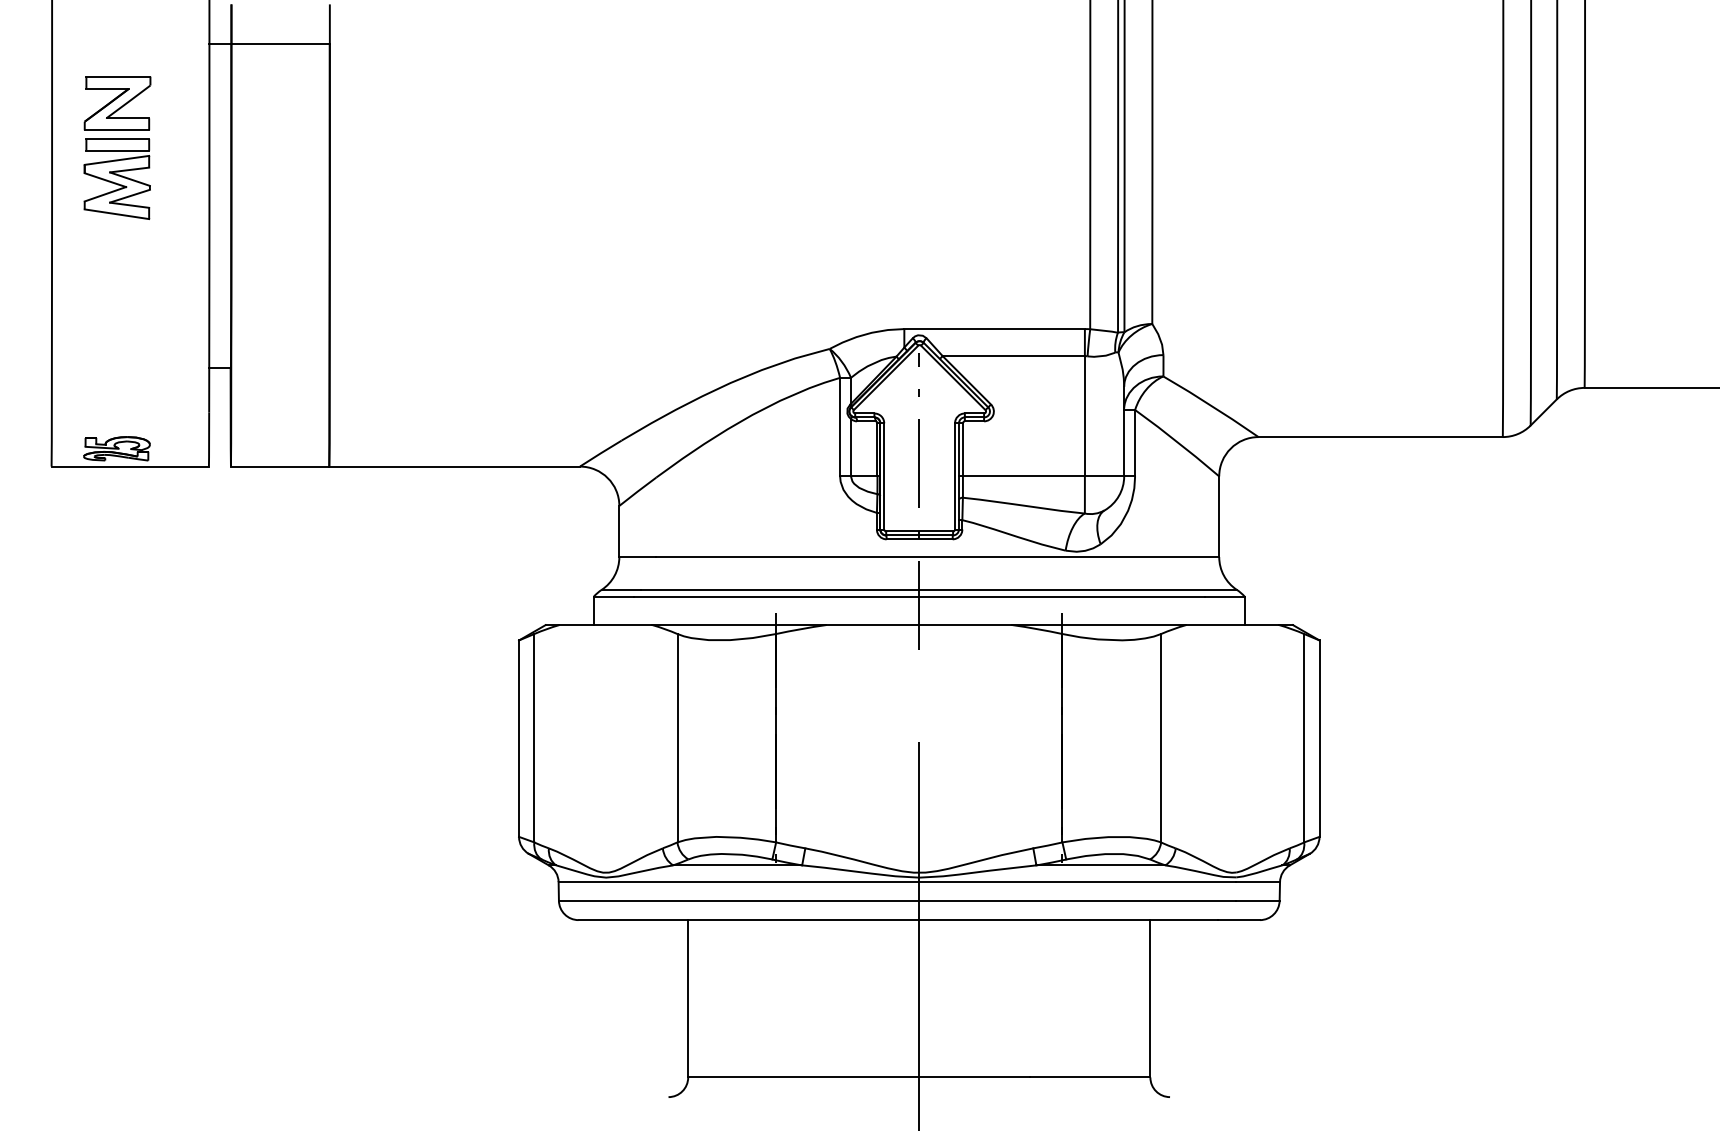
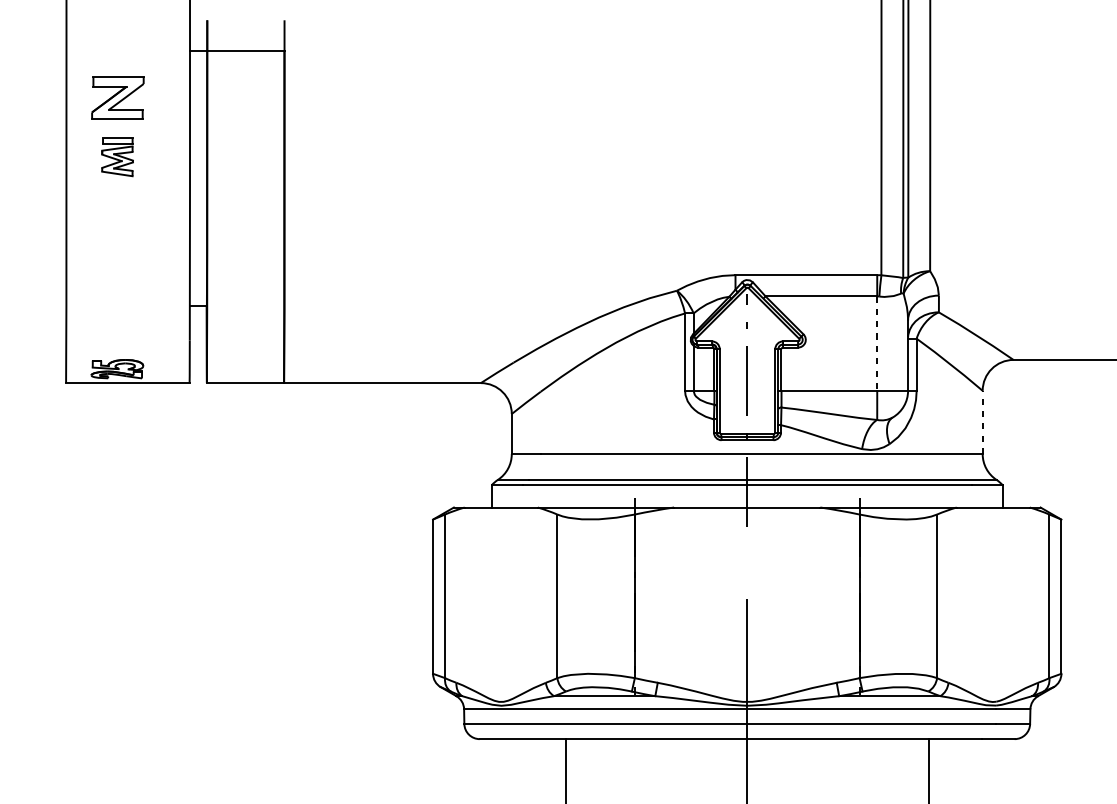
part: (116, 178) -> (117, 156), size x0.6
line: (1084, 416) -> (876, 343), solid -> dashed
line: (1219, 516) -> (982, 422), solid -> dashed

